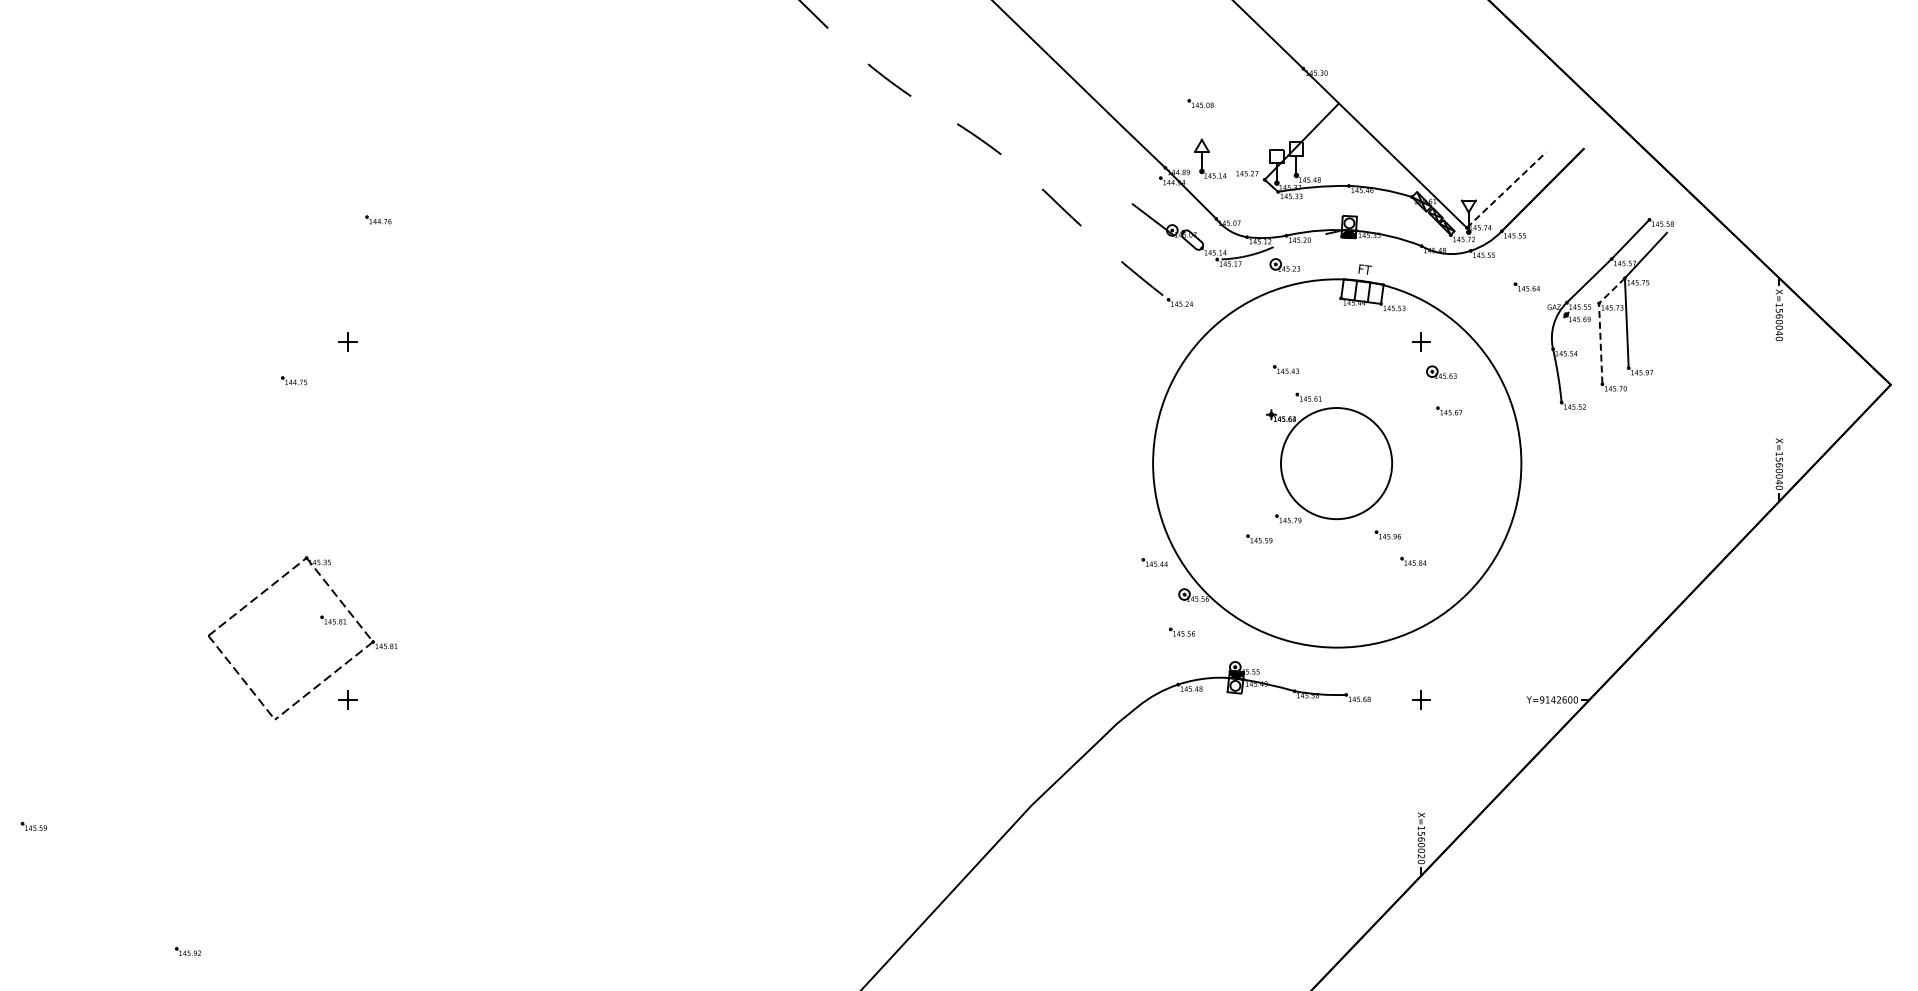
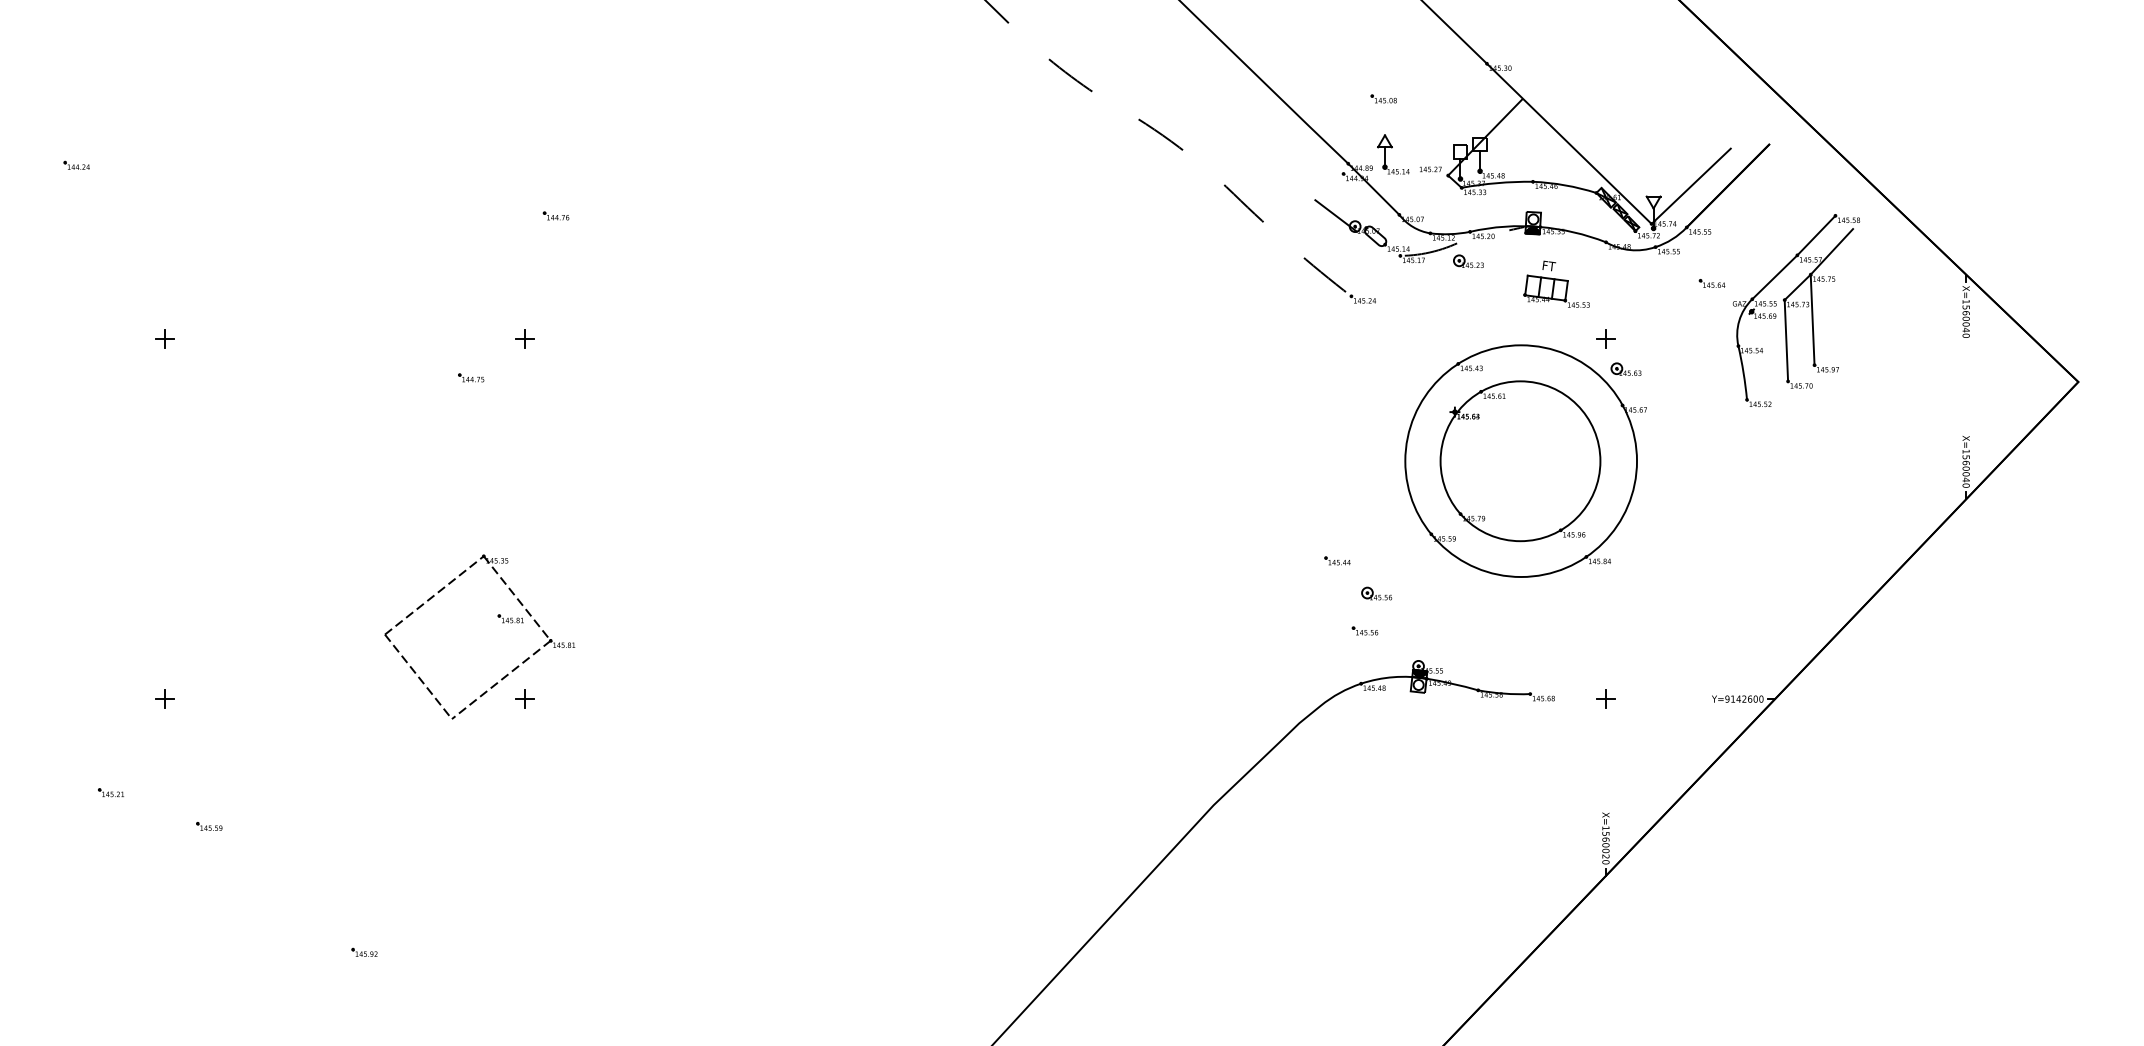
line: (1506, 189) -> (1691, 185), dashed -> solid
line: (1599, 324) -> (1785, 321), dashed -> solid
circle: (1336, 463) -> (1520, 461), size x1.43
circle: (1337, 463) -> (1521, 461), size x0.62

